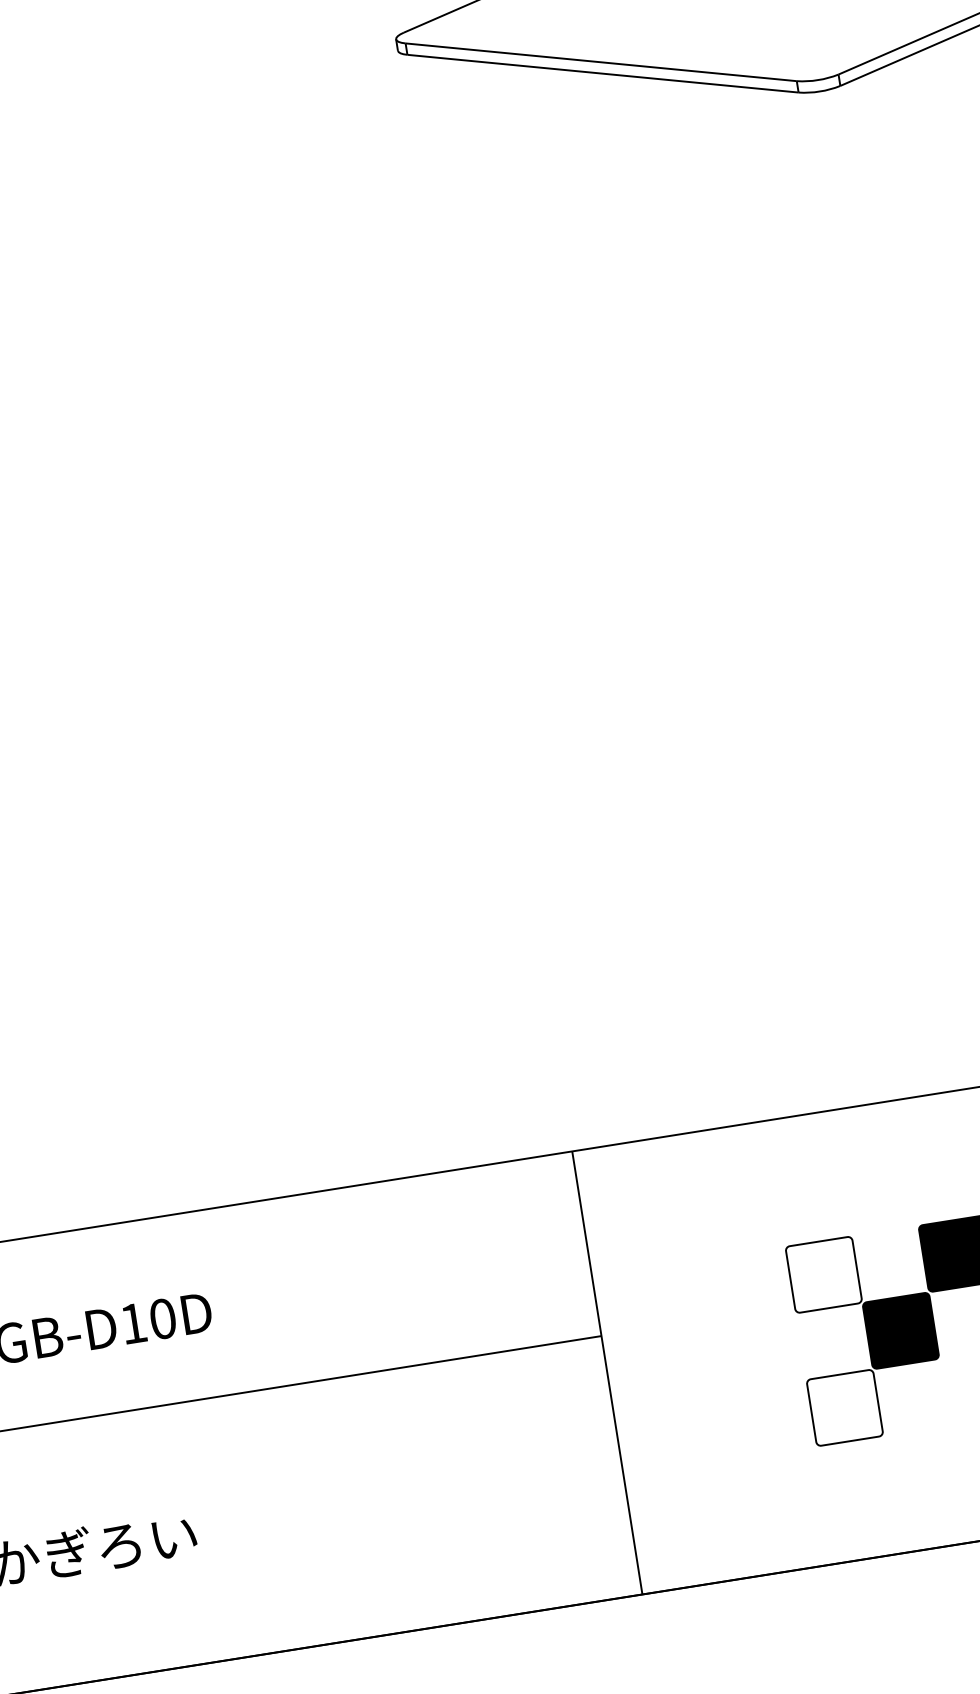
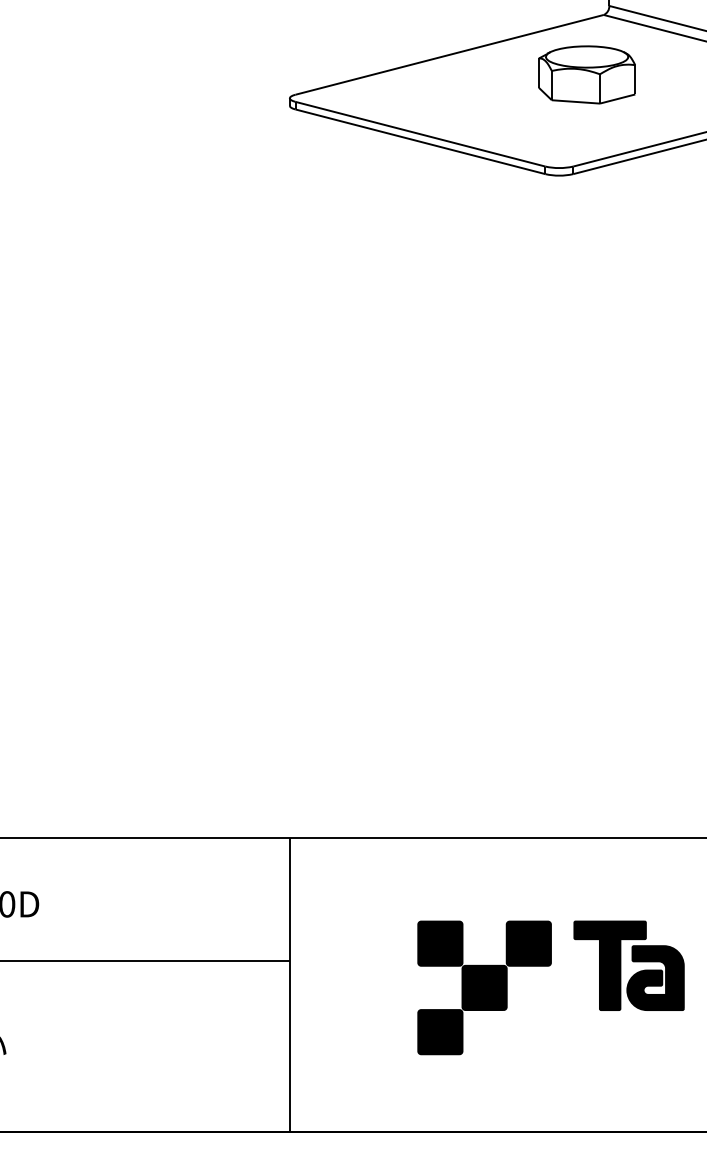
fill: (823, 1274) -> (440, 943), added
fill: (845, 1408) -> (440, 1032), added

